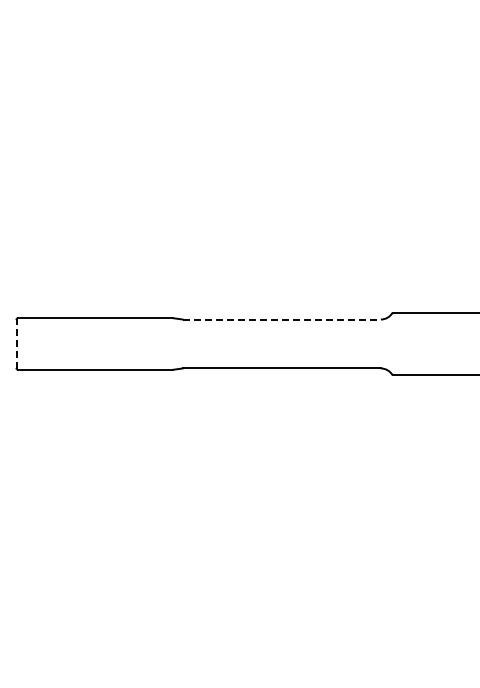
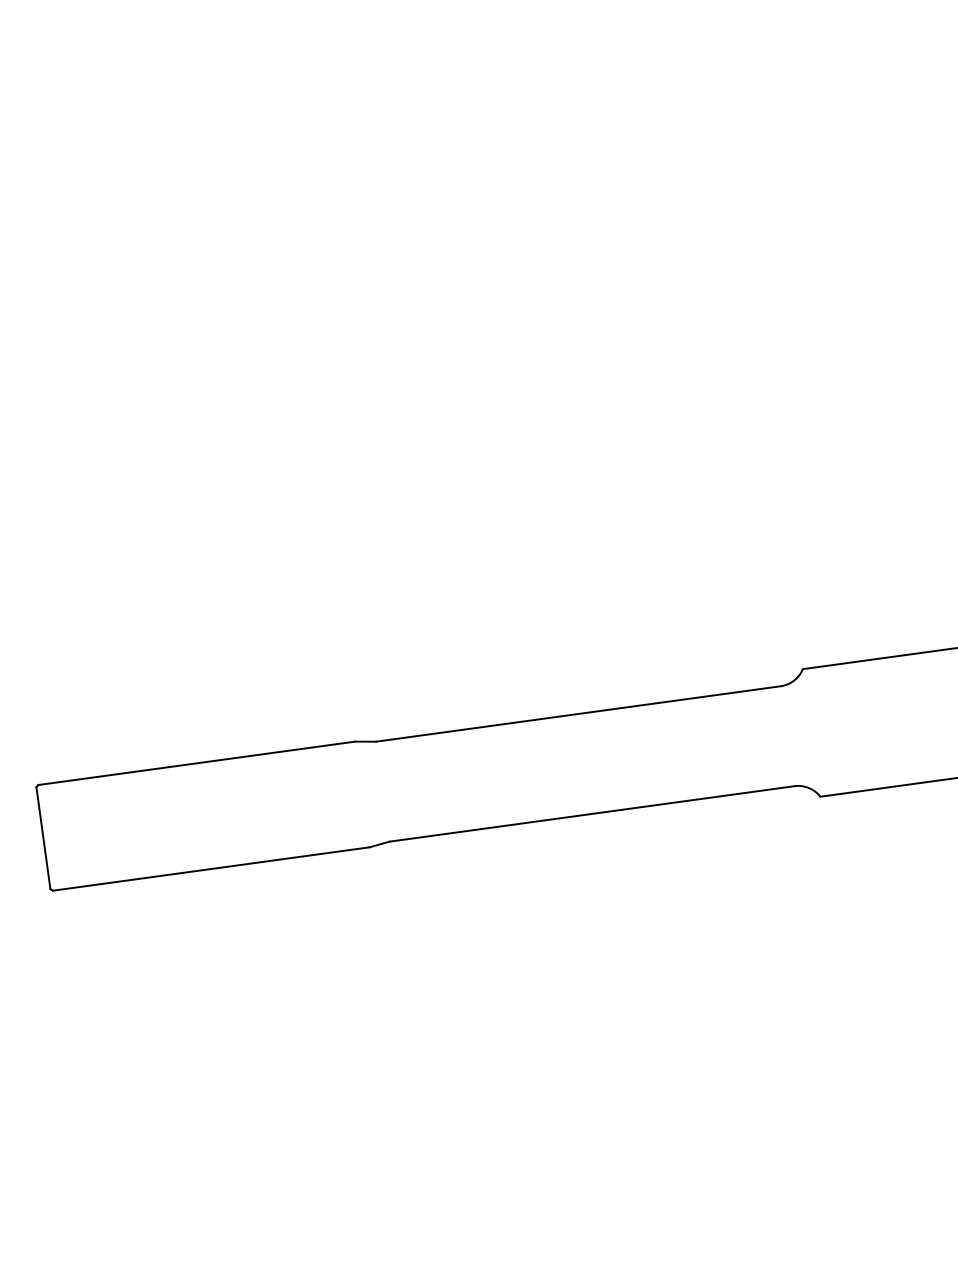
line: (282, 319) -> (579, 713), dashed -> solid
line: (16, 344) -> (43, 839), dashed -> solid

